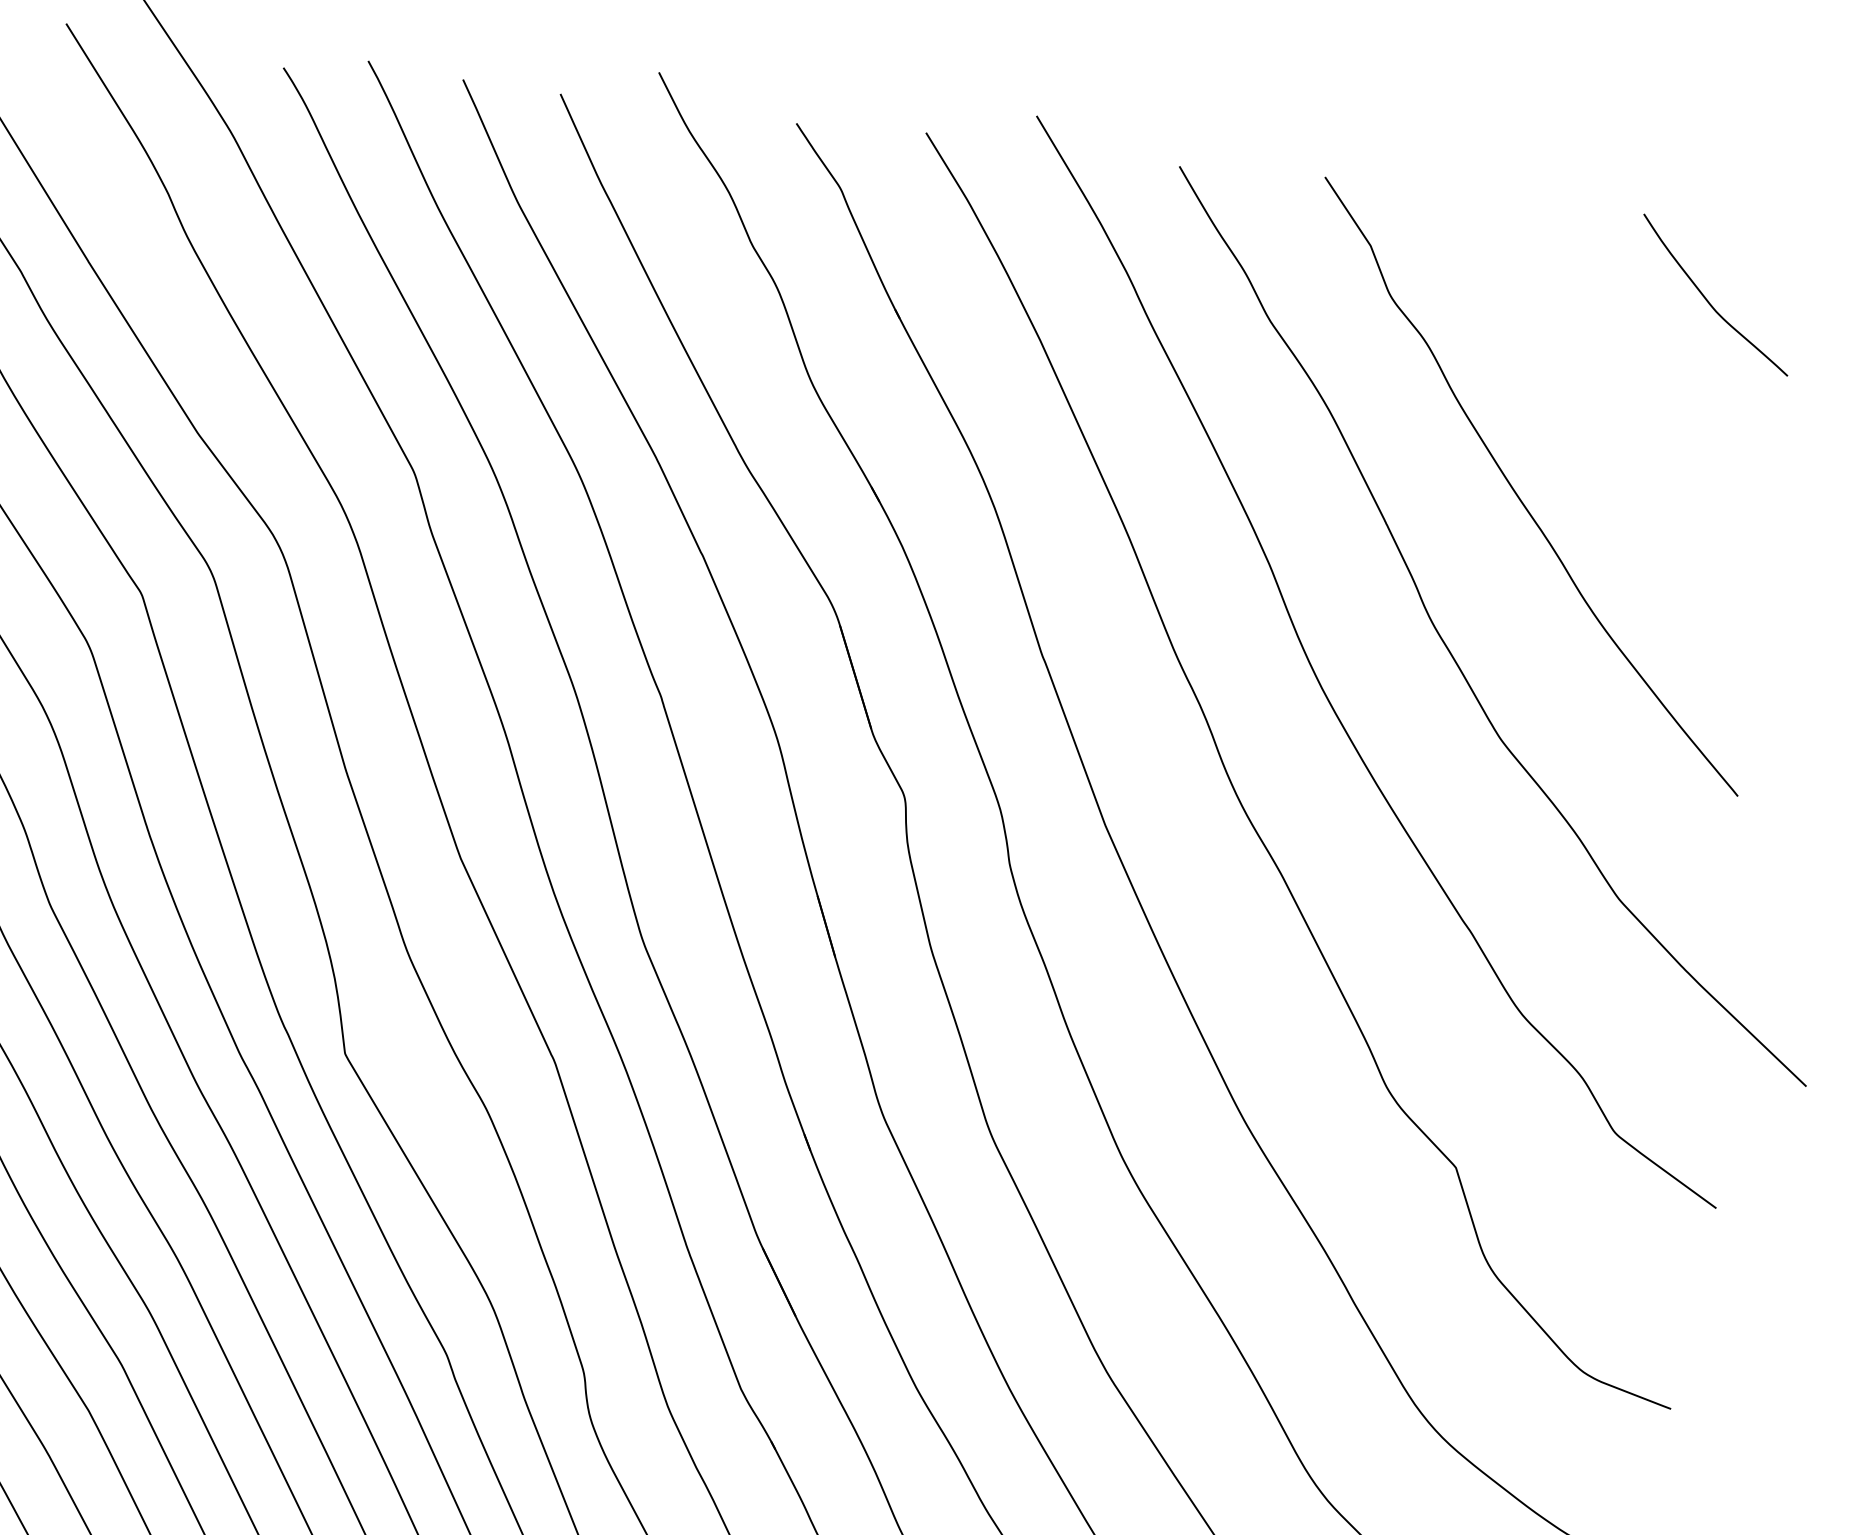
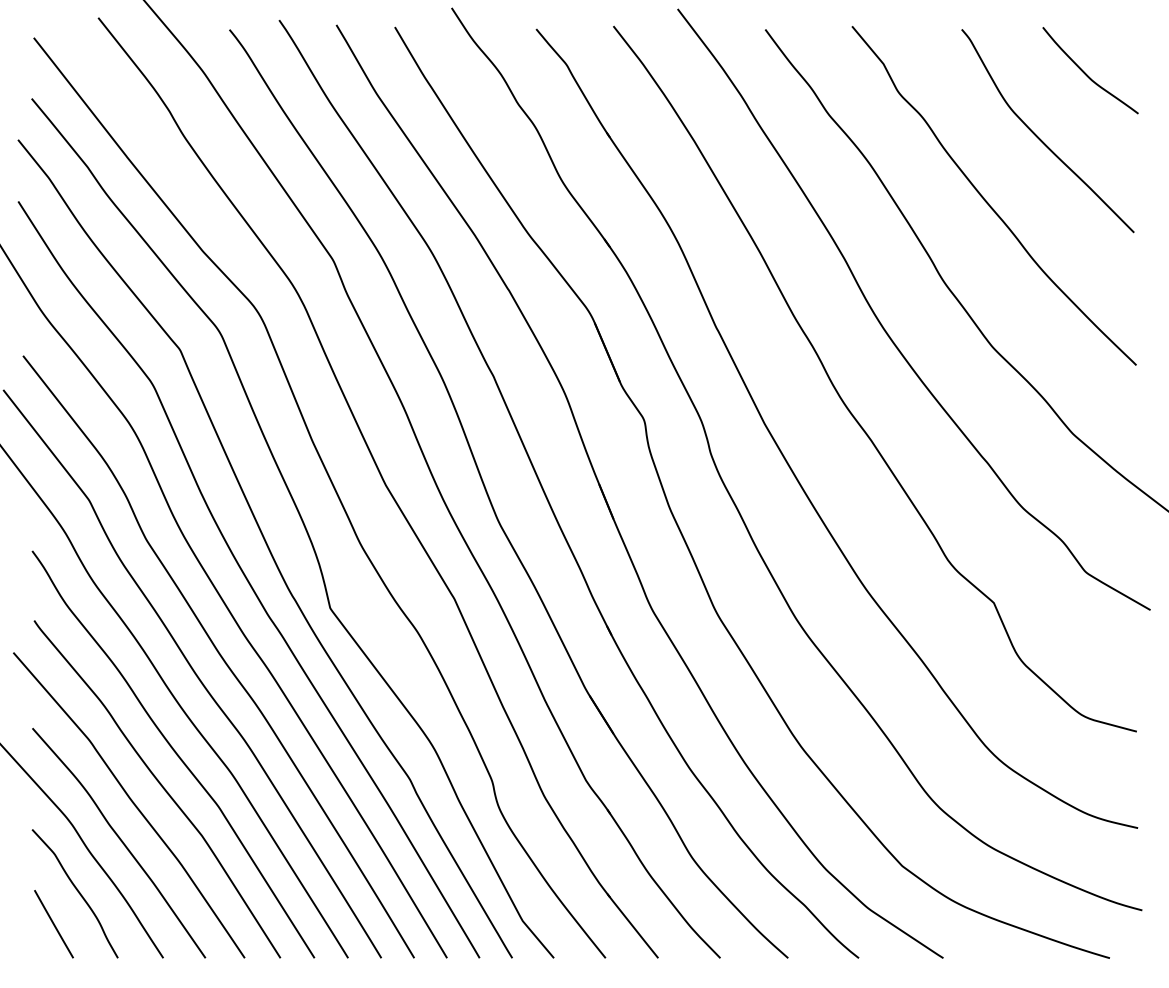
curve: (1619, 399) -> (1040, 138), added

